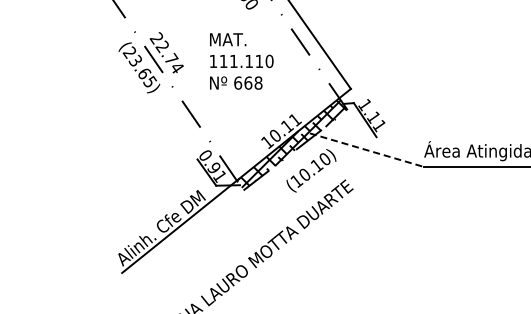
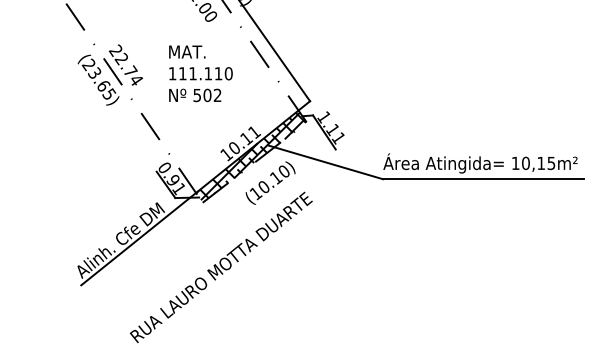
text: (248, 83) -> (207, 95), 668 -> 502
line: (367, 150) -> (326, 162), dashed -> solid

